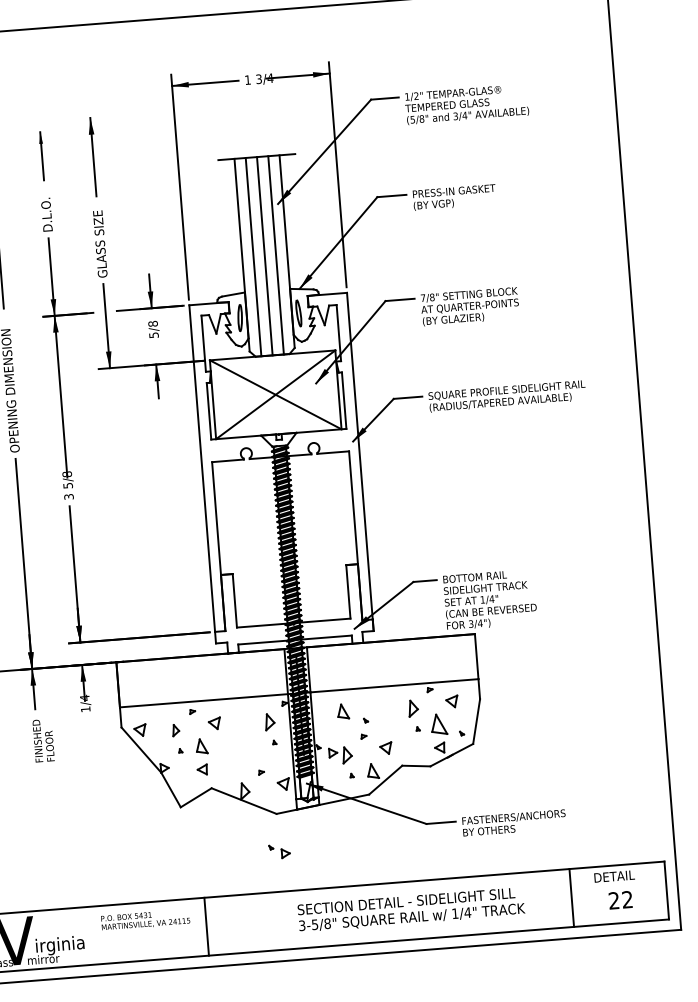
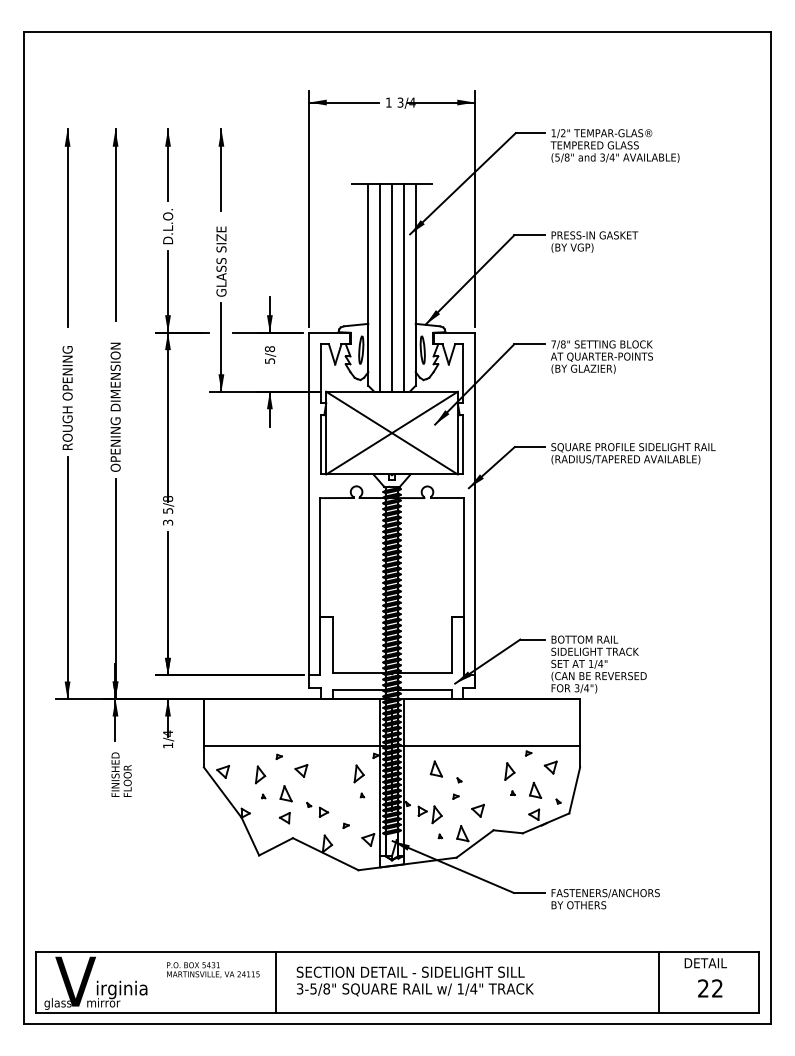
part: (41, 155) -> (167, 164), size x1.43
part: (439, 724) -> (535, 790), size x0.71
part: (175, 730) -> (260, 774), size x1.43
part: (279, 851) -> (317, 809), moved
text: (410, 910) -> (414, 981), moved

